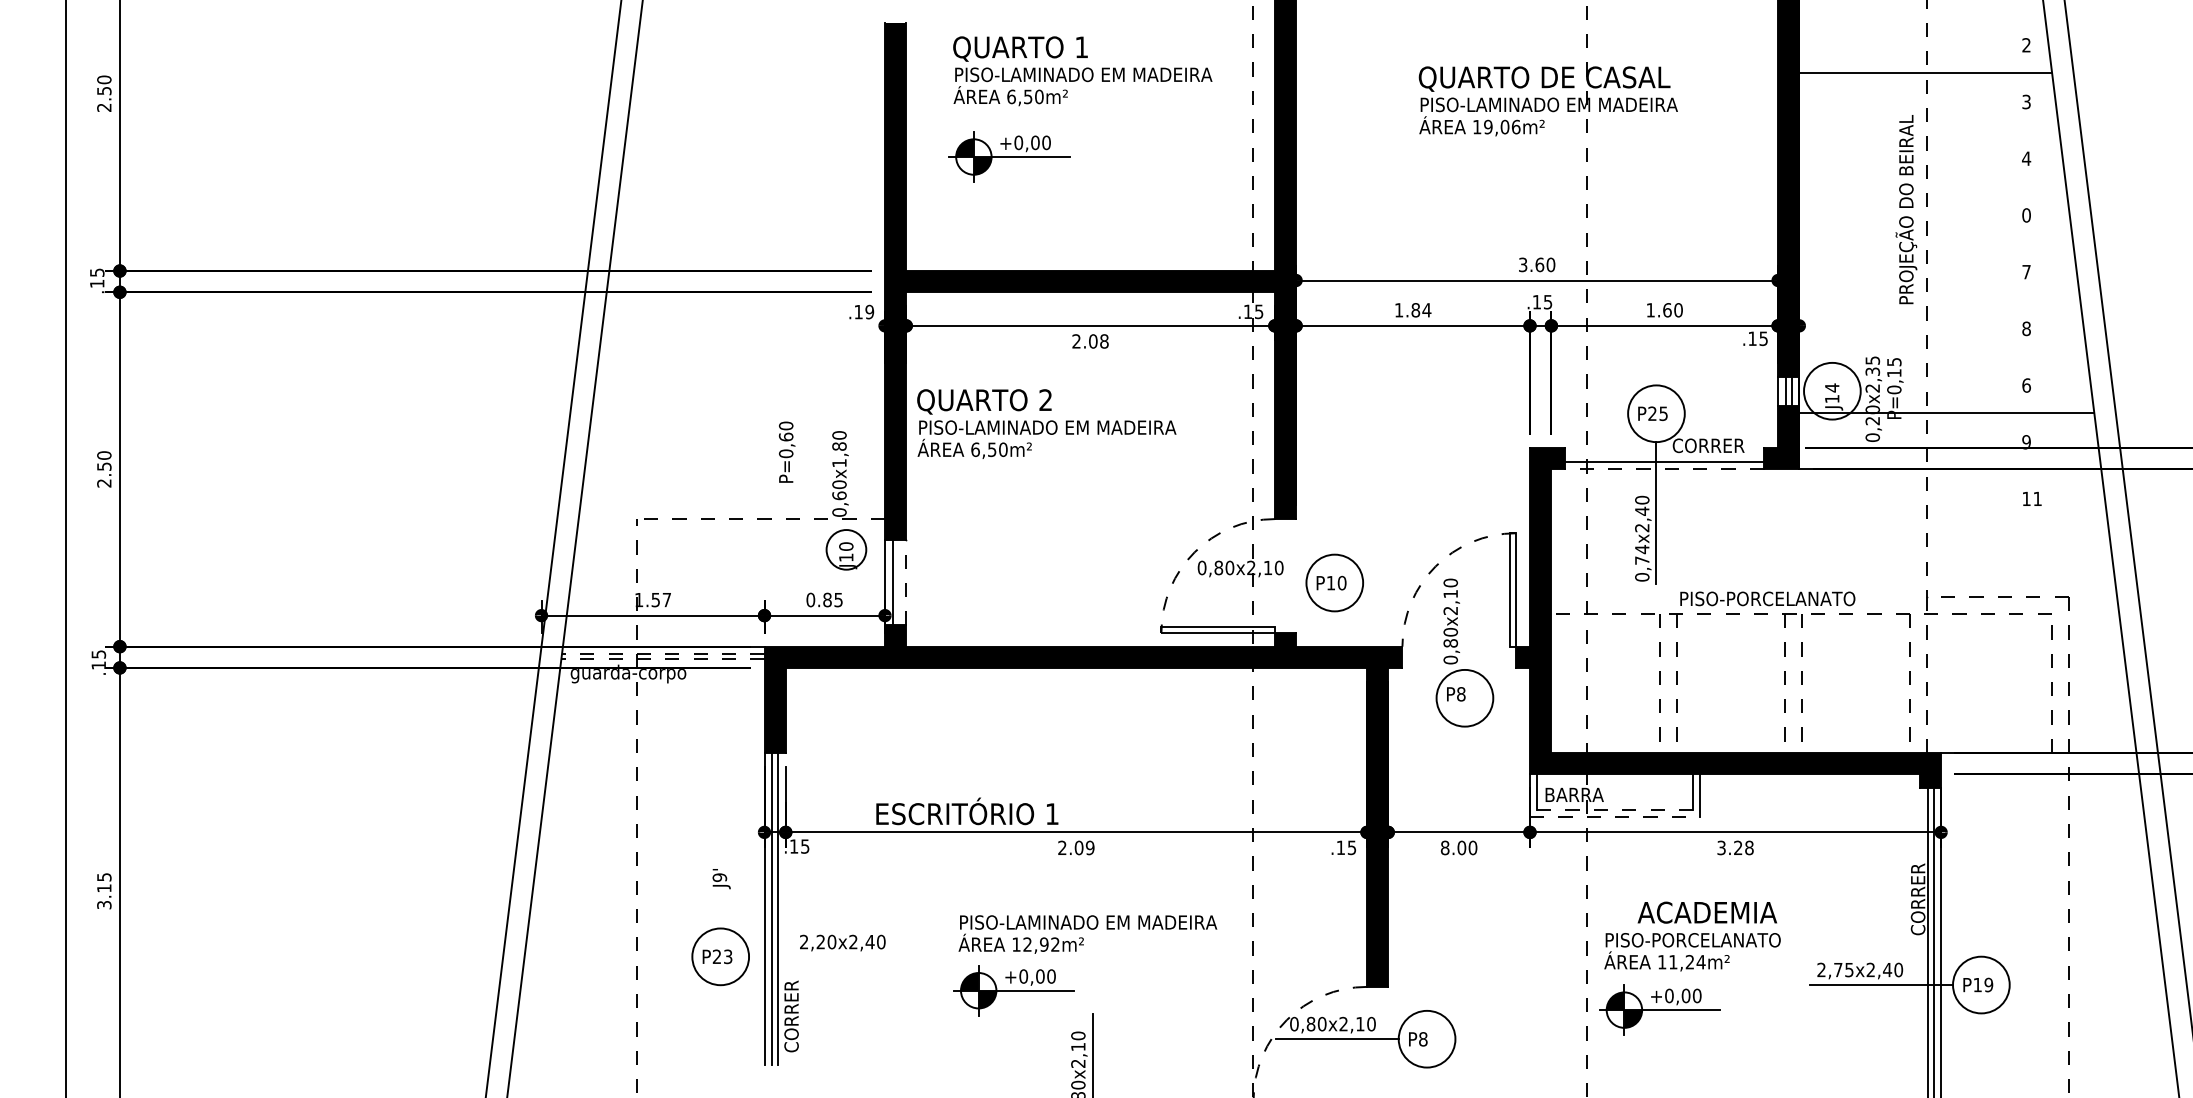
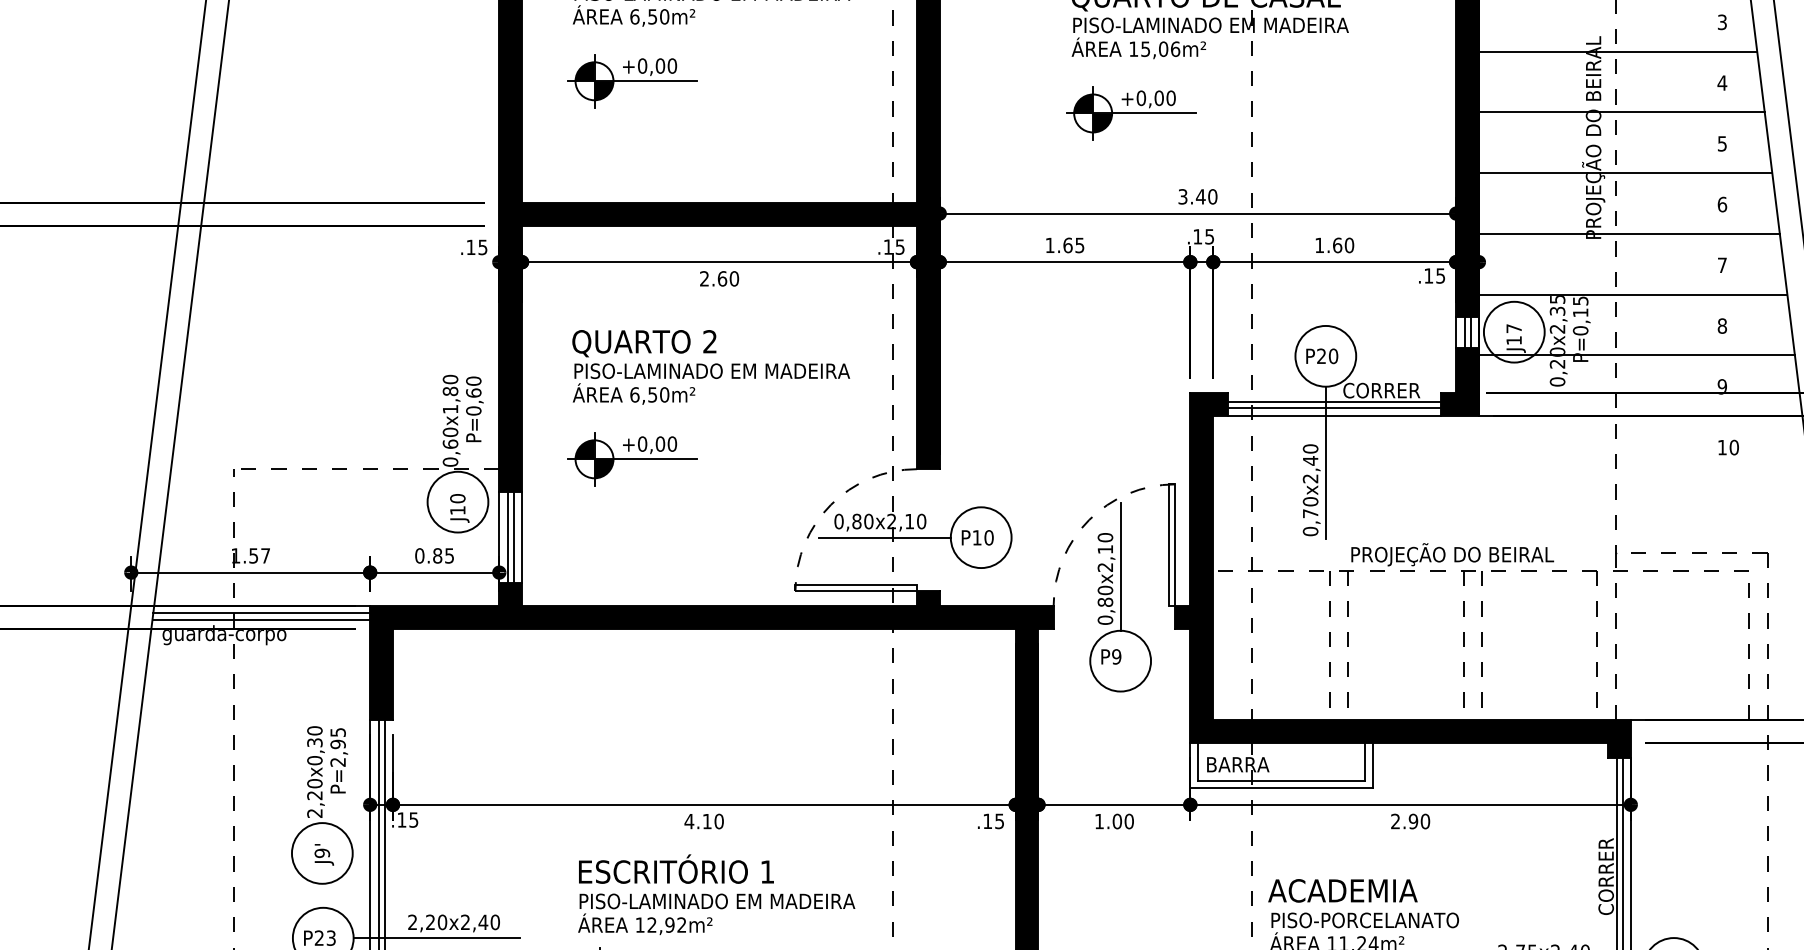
text: (1488, 126) -> (1145, 48), 19,06m² -> 15,06m²
line: (1929, 129) -> (1618, 51), added
line: (1932, 185) -> (1621, 111), added
part: (1474, 186) -> (1130, 112), added
text: (2026, 215) -> (1722, 143), 0 -> 5
line: (1936, 242) -> (1625, 172), added
text: (1539, 264) -> (1200, 196), 3.60 -> 3.40
text: (2026, 271) -> (1722, 203), 7 -> 6
line: (1939, 299) -> (1629, 233), added
text: (1421, 310) -> (1074, 245), 1.84 -> 1.65
text: (869, 311) -> (482, 246), .19 -> .15
text: (2026, 328) -> (1722, 264), 8 -> 7
text: (1098, 341) -> (728, 278), 2.08 -> 2.60
line: (1943, 356) -> (1633, 294), added
text: (2026, 385) -> (1722, 326), 6 -> 8
text: (1832, 387) -> (1514, 328), J14 -> J17
text: (1663, 413) -> (1333, 356), P25 -> P20
text: (1046, 423) -> (710, 366), moved
text: (787, 451) -> (475, 408), moved
line: (1664, 456) -> (1334, 402), added
line: (1664, 469) -> (1334, 416), dashed -> solid
text: (2037, 498) -> (1734, 447), 11 -> 10
part: (1009, 509) -> (632, 458), added
circle: (846, 549) -> (458, 501), size x1.43
text: (1642, 549) -> (1310, 501), 0,74x2,40 -> 0,70x2,40
line: (898, 582) -> (513, 537), added
line: (906, 582) -> (522, 537), dashed -> solid
line: (1244, 583) -> (884, 538), added
text: (1780, 598) -> (1458, 554), PISO-PORCELANATO -> PROJEÇÃO DO BEIRAL
line: (1464, 609) -> (1120, 566), added
line: (662, 653) -> (260, 613), dashed -> solid
line: (662, 659) -> (260, 619), dashed -> solid
text: (1461, 694) -> (1116, 657), P8 -> P9
line: (1615, 809) -> (1281, 780), dashed -> solid
text: (967, 811) -> (676, 869), moved
line: (1615, 816) -> (1281, 787), dashed -> solid
part: (719, 832) -> (321, 804), added
text: (1075, 847) -> (703, 821), 2.09 -> 4.10
text: (1444, 847) -> (1098, 821), 8.00 -> 1.00
text: (1735, 847) -> (1410, 821), 3.28 -> 2.90
text: (1706, 912) -> (1341, 890), moved
line: (826, 956) -> (436, 937), added

